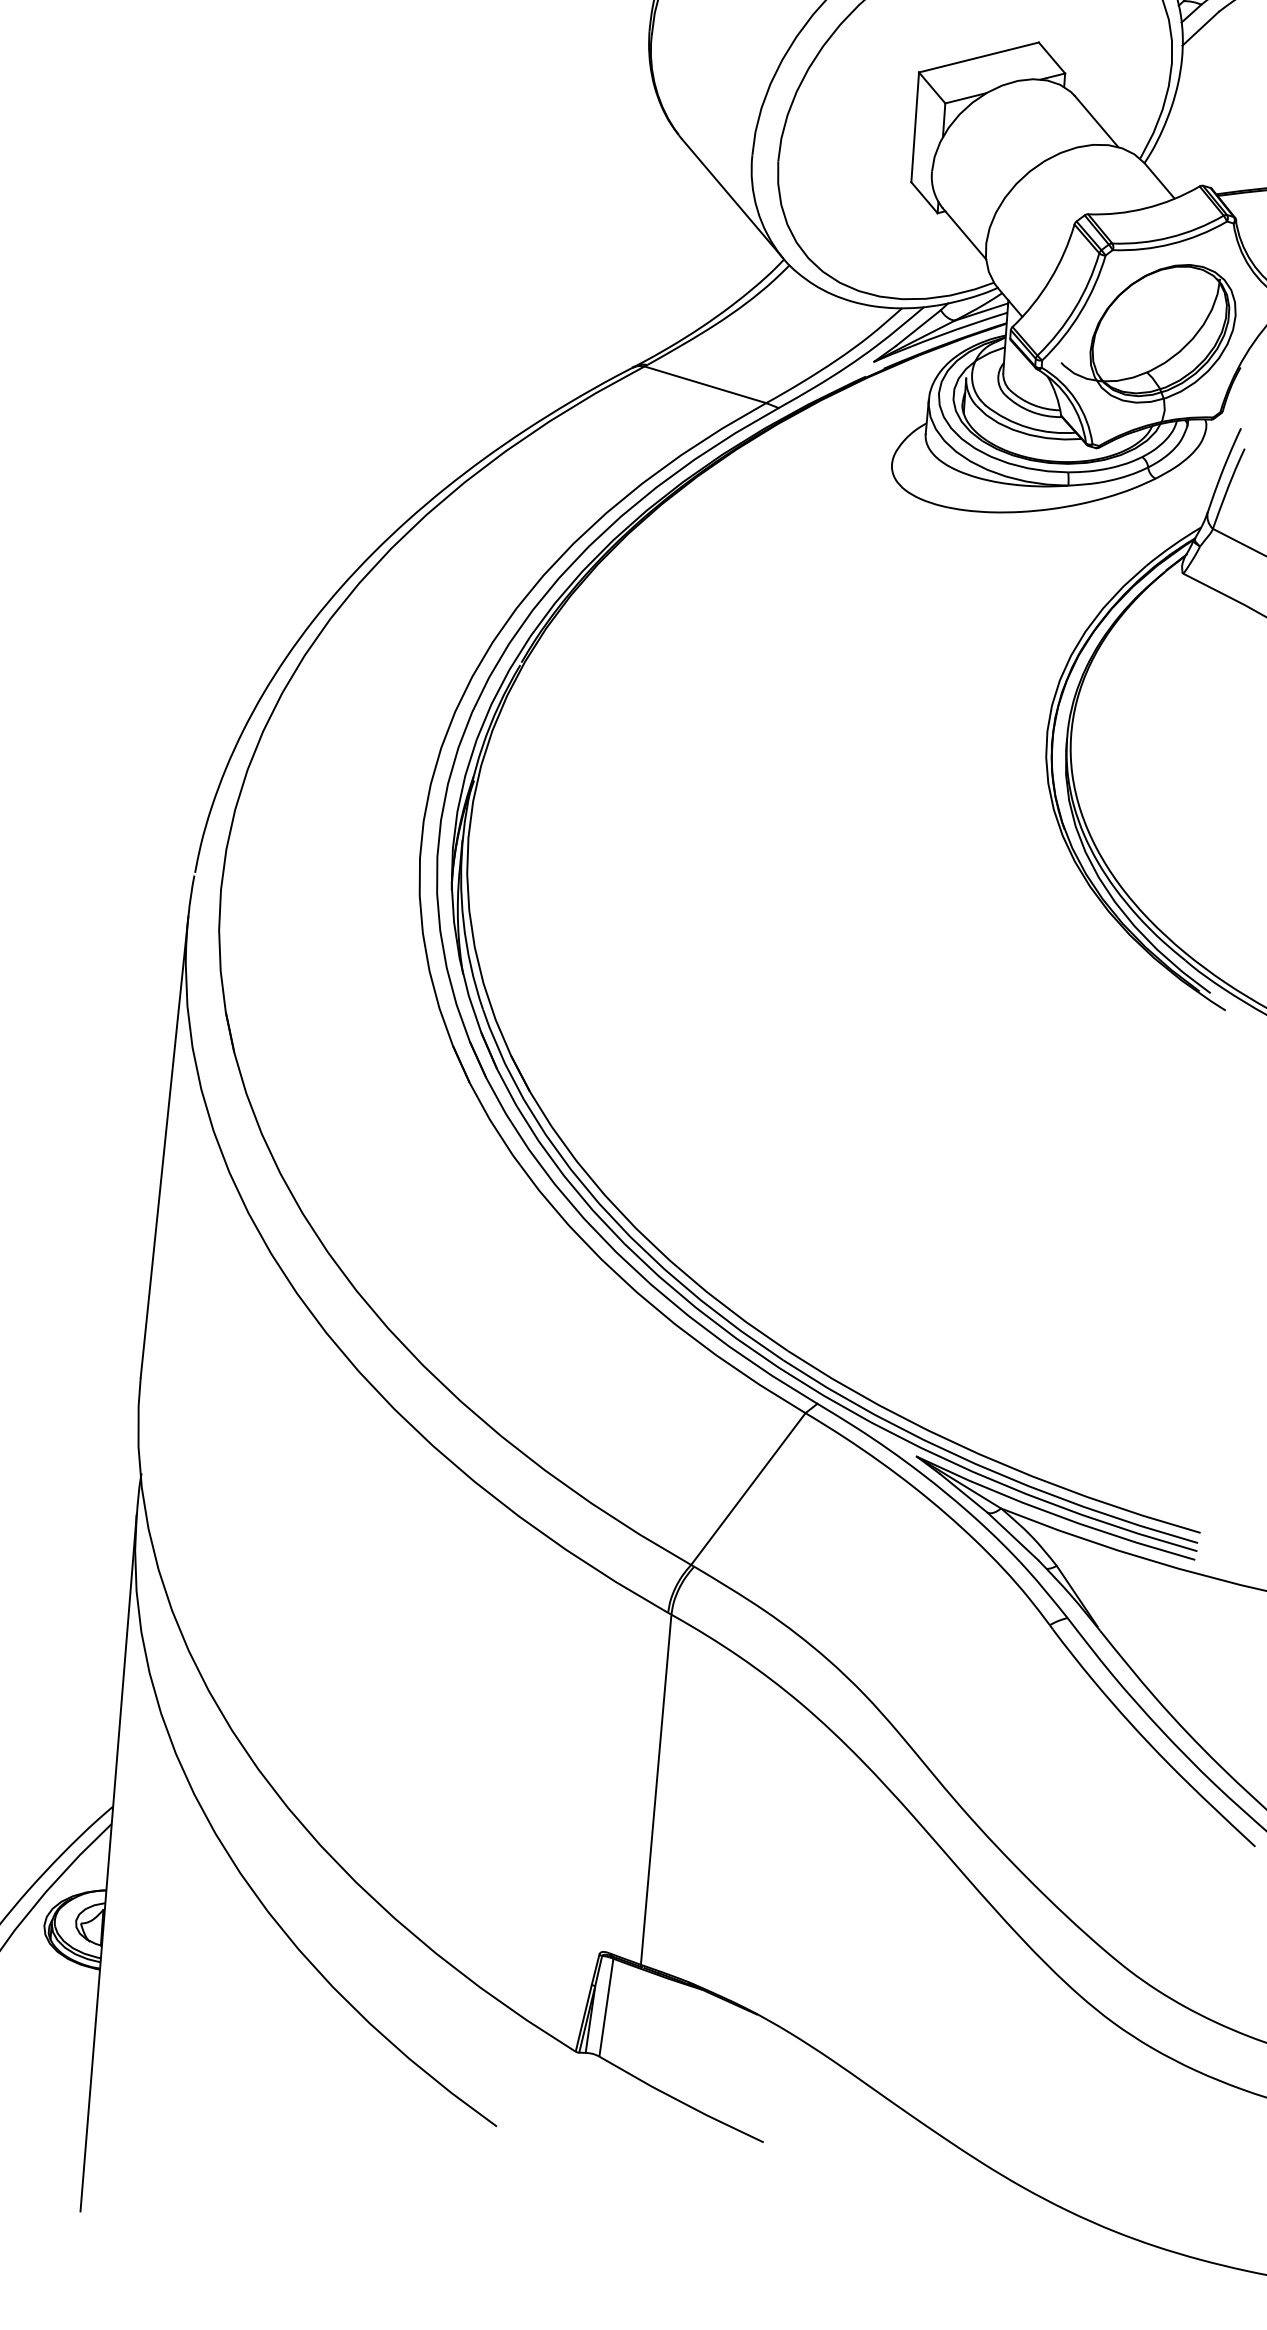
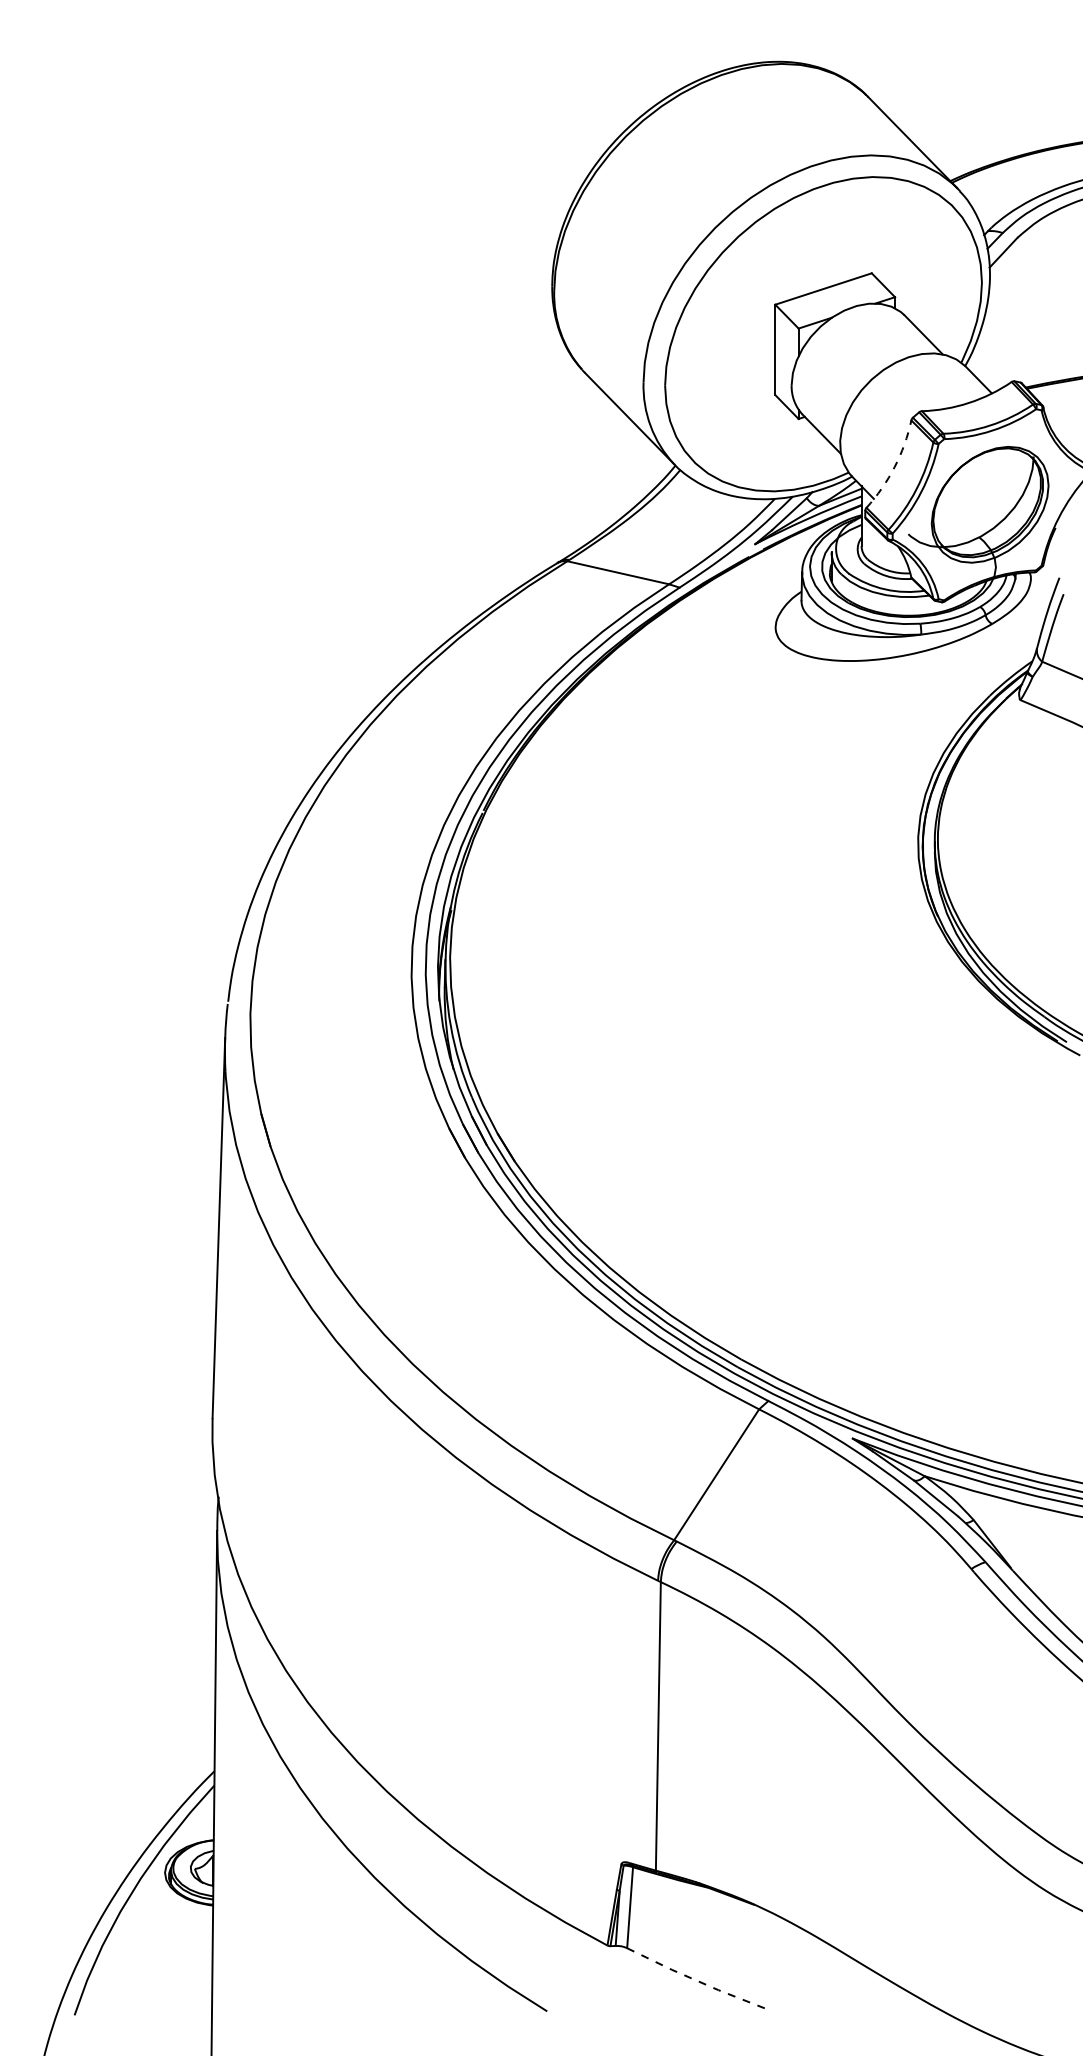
arc: (1049, 280) -> (894, 467), solid -> dashed
line: (680, 2101) -> (696, 1980), solid -> dashed

